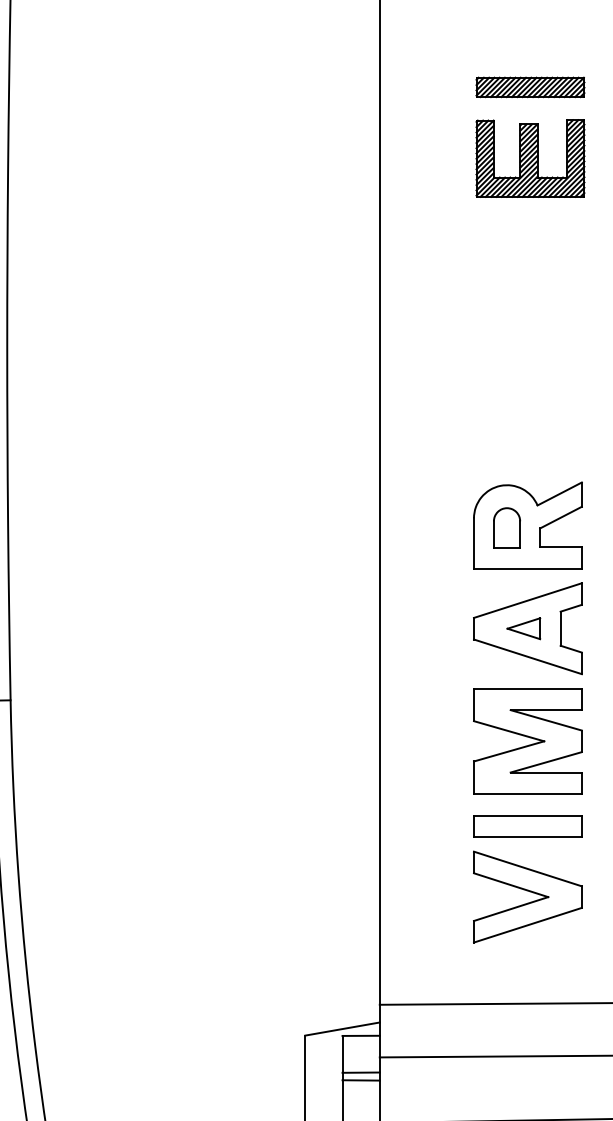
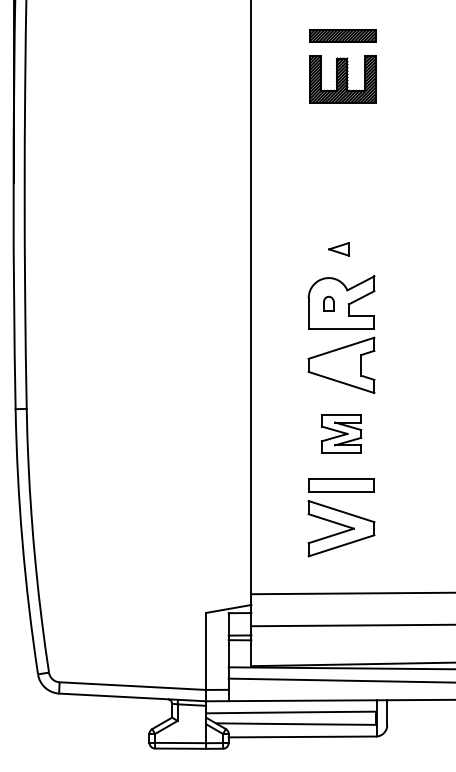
part: (506, 527) -> (328, 303), size x0.6
part: (522, 628) -> (338, 249), moved
part: (527, 740) -> (341, 433), size x0.6

